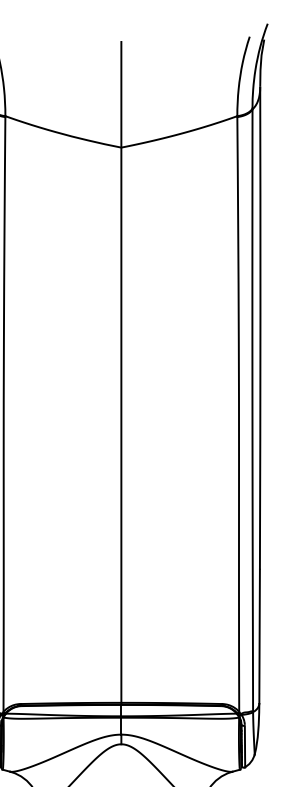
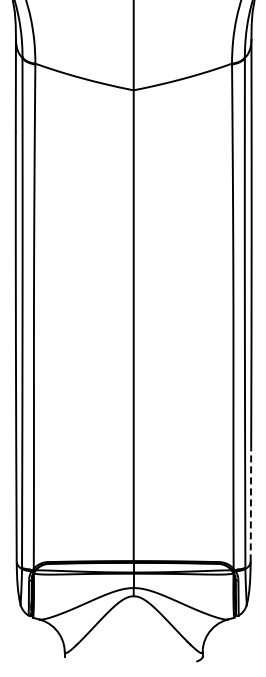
line: (259, 636) -> (250, 504), solid -> dashed

